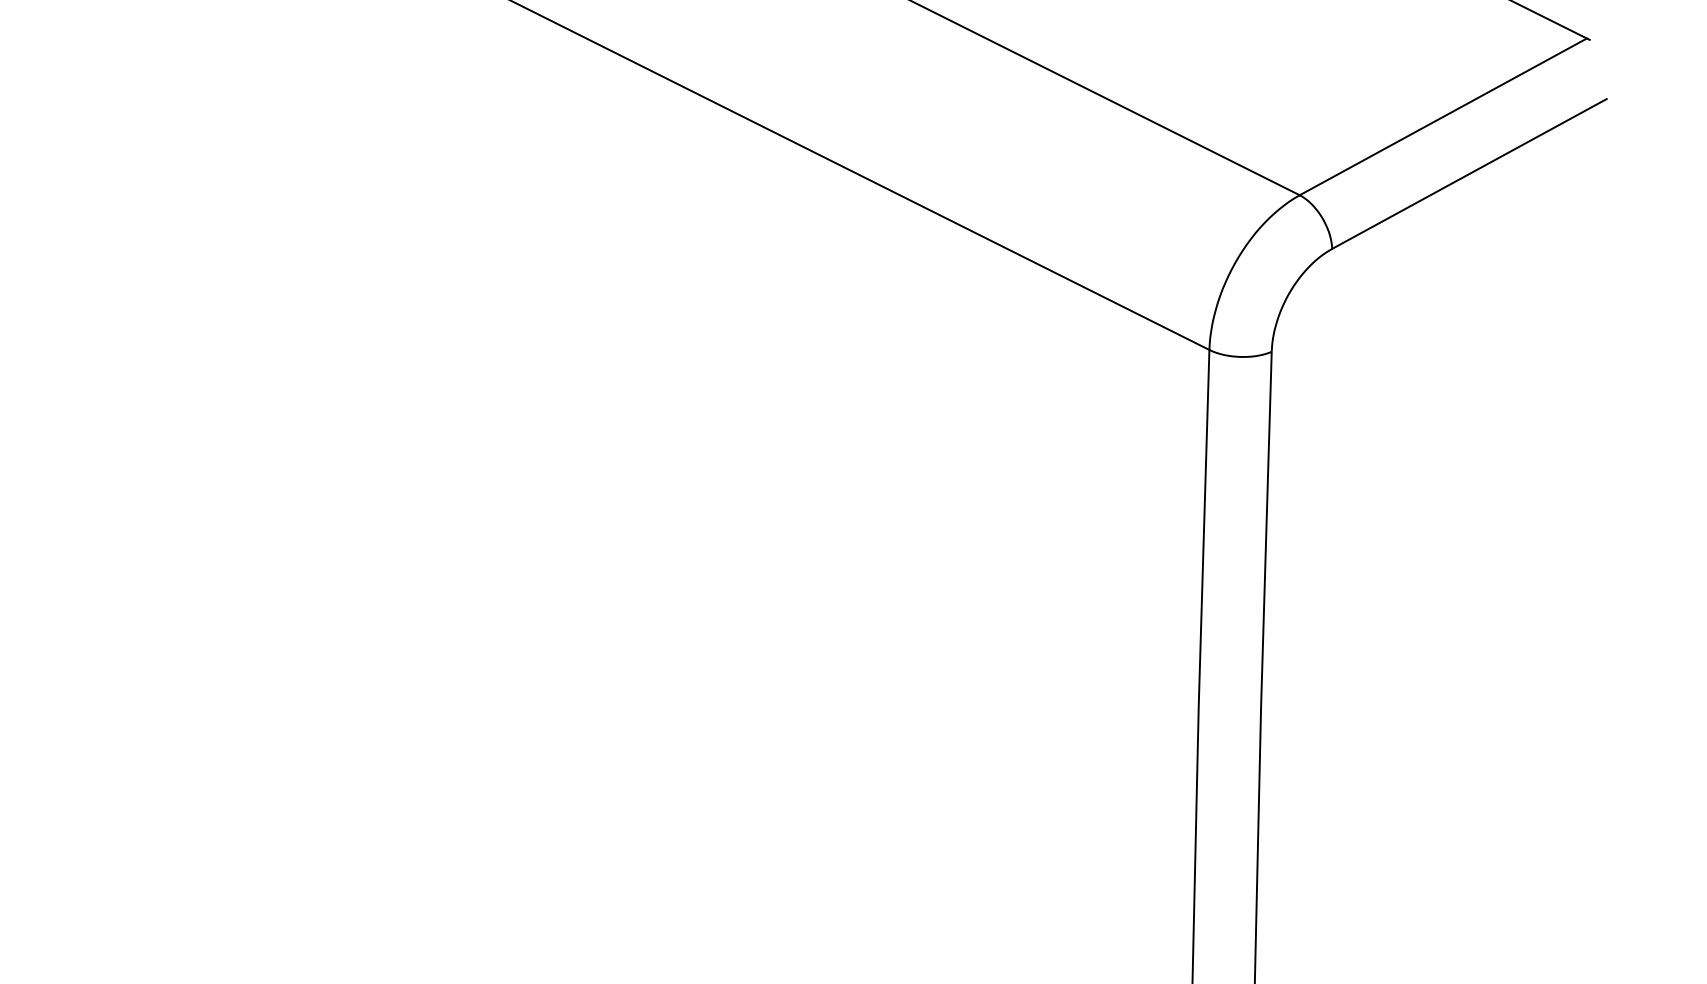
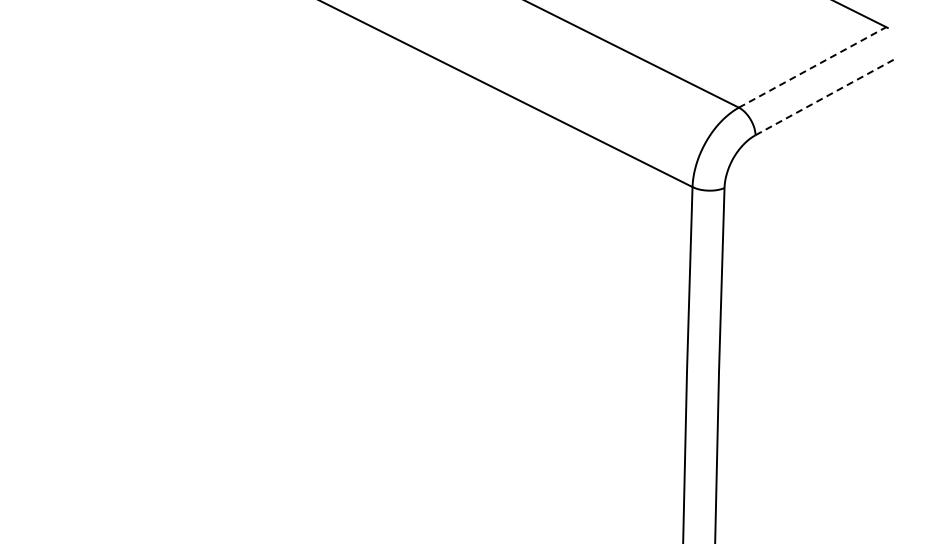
line: (1443, 117) -> (812, 67), solid -> dashed
line: (1470, 173) -> (826, 96), solid -> dashed

